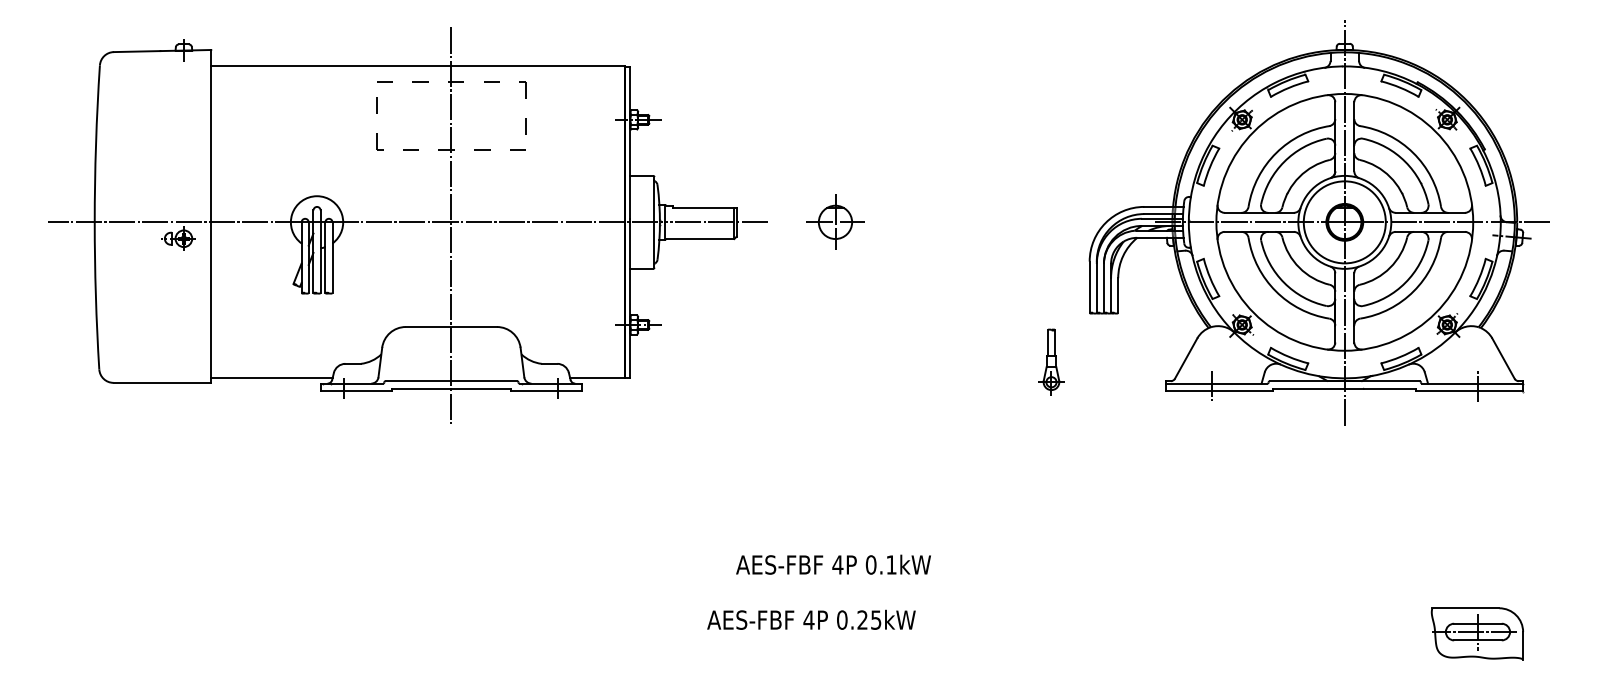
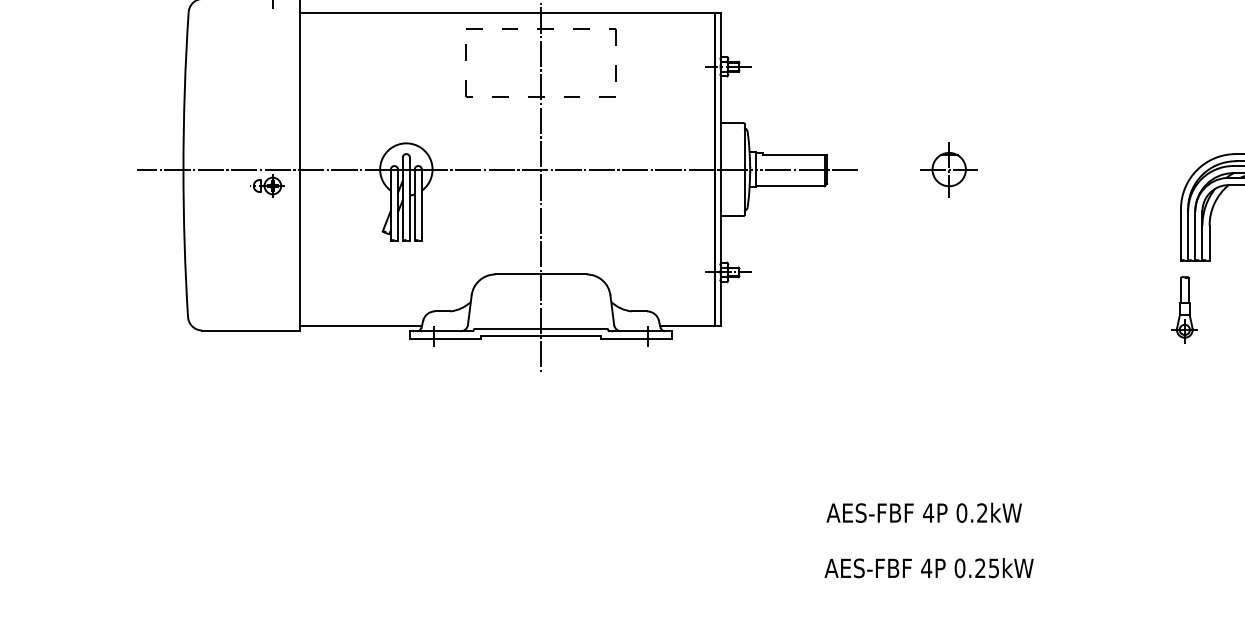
part: (835, 221) -> (949, 168), moved
part: (1051, 361) -> (1184, 309), moved
text: (891, 564) -> (982, 512), 0.1kW -> 0.2kW
text: (811, 619) -> (929, 567), moved

